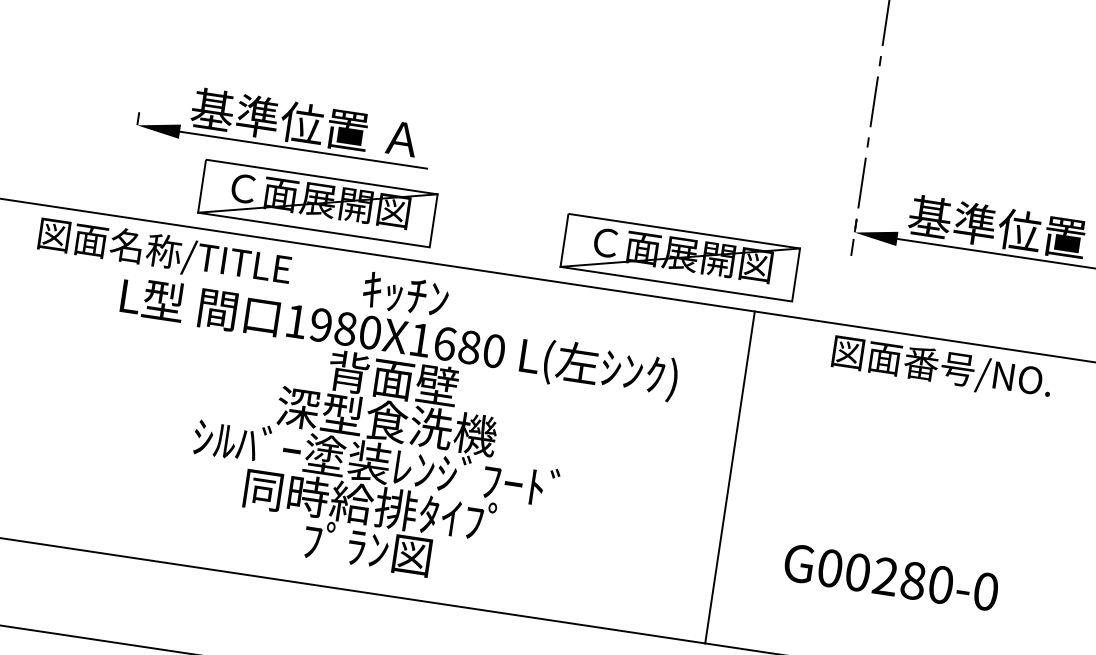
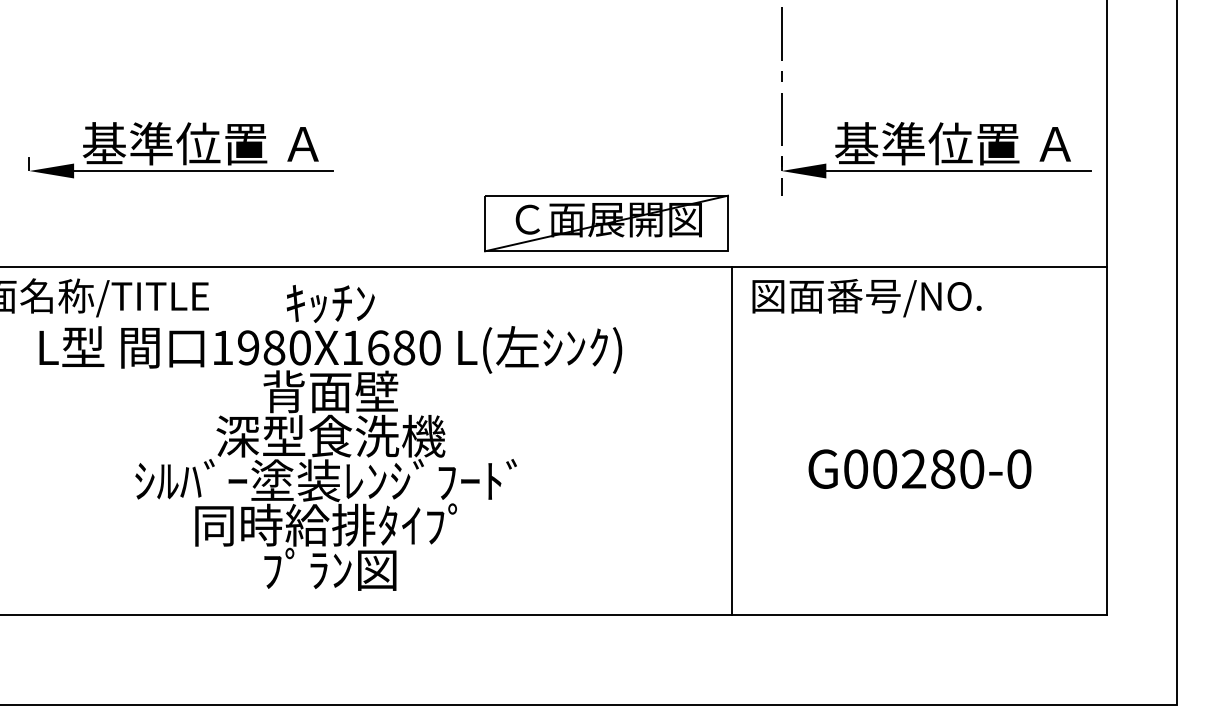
part: (317, 203) -> (226, 223), removed
text: (941, 368) -> (866, 298), moved
line: (730, 477) -> (732, 441), moved
text: (890, 576) -> (919, 468), moved

